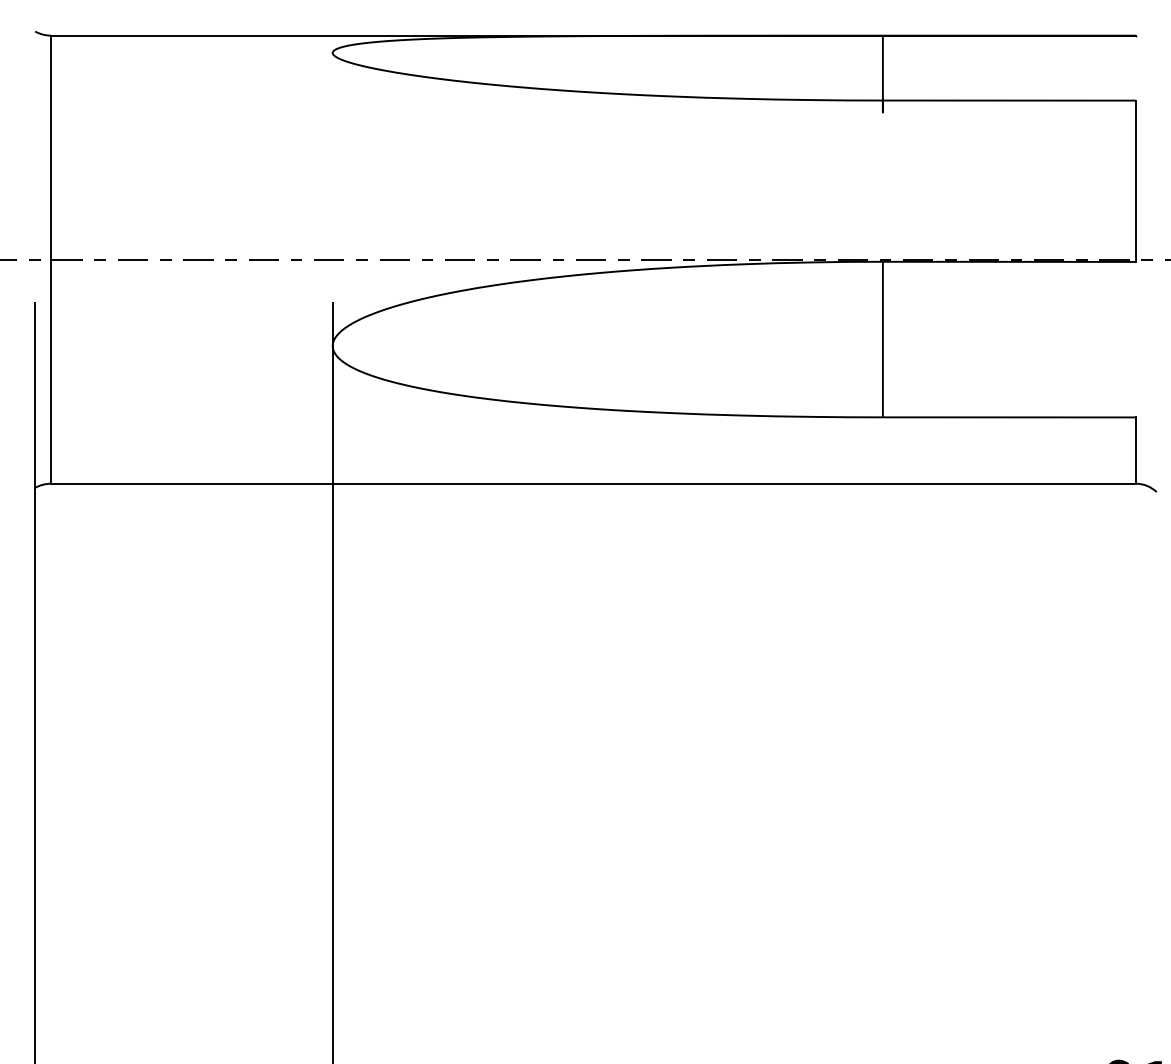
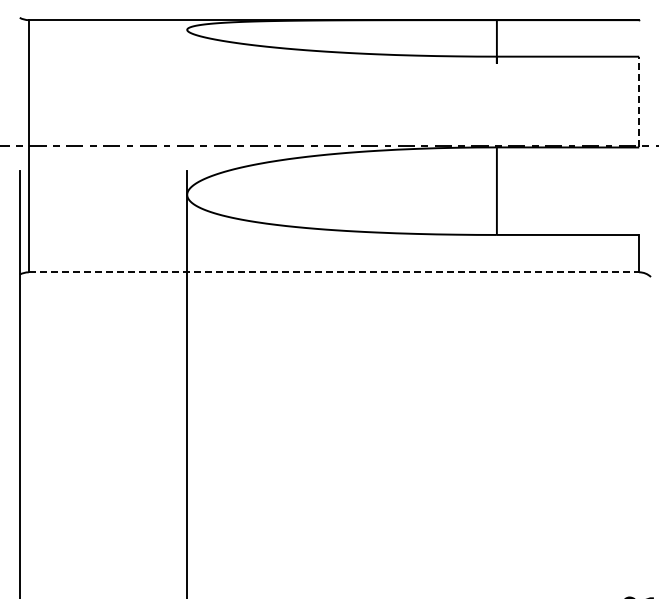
line: (1136, 180) -> (639, 101), solid -> dashed
line: (594, 484) -> (334, 272), solid -> dashed

